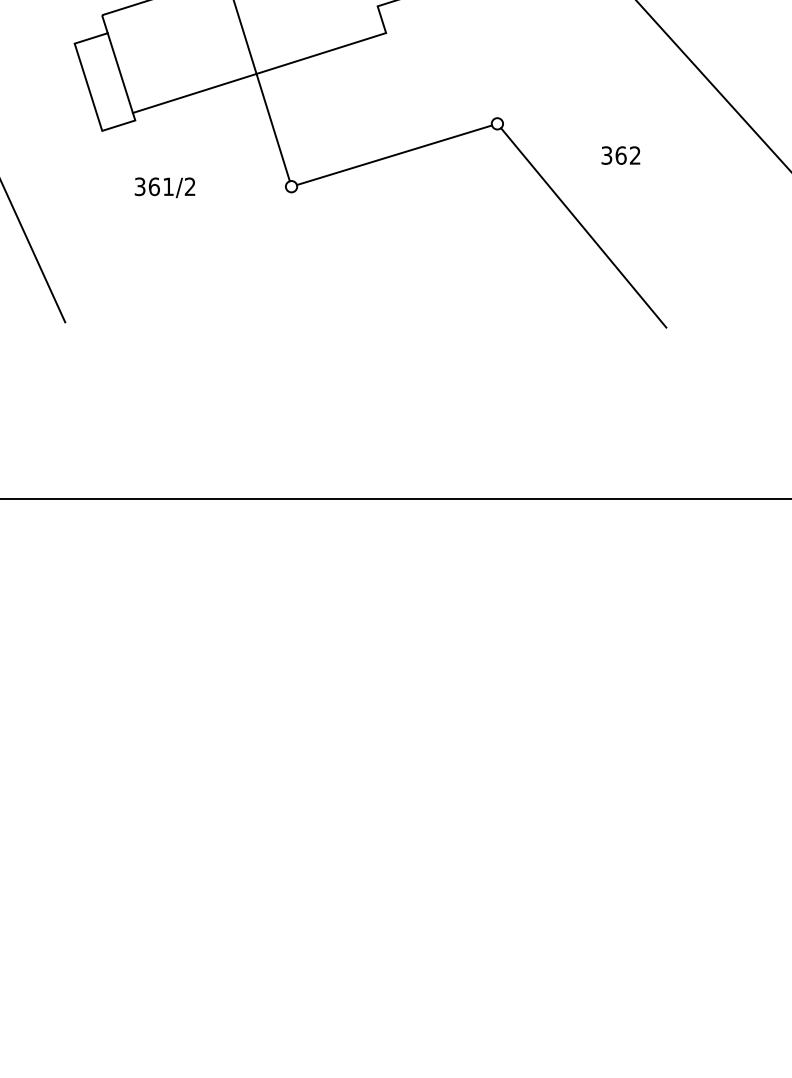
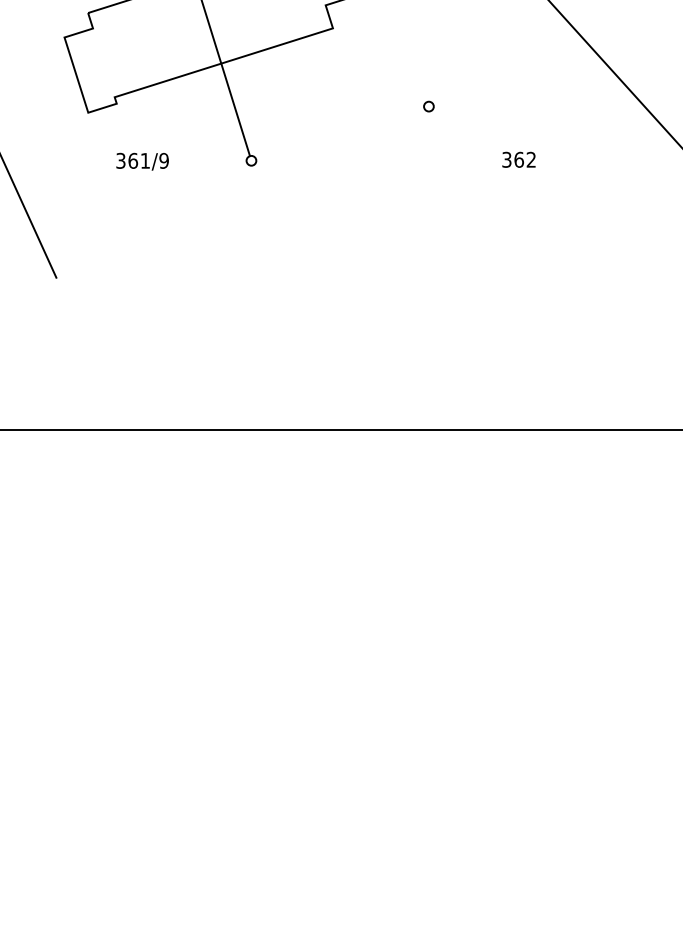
line: (119, 72) -> (103, 62), removed
line: (394, 155) -> (340, 133), removed
text: (620, 155) -> (518, 159), moved
text: (189, 186) -> (163, 160), 361/2 -> 361/9
line: (583, 227) -> (503, 195), removed

